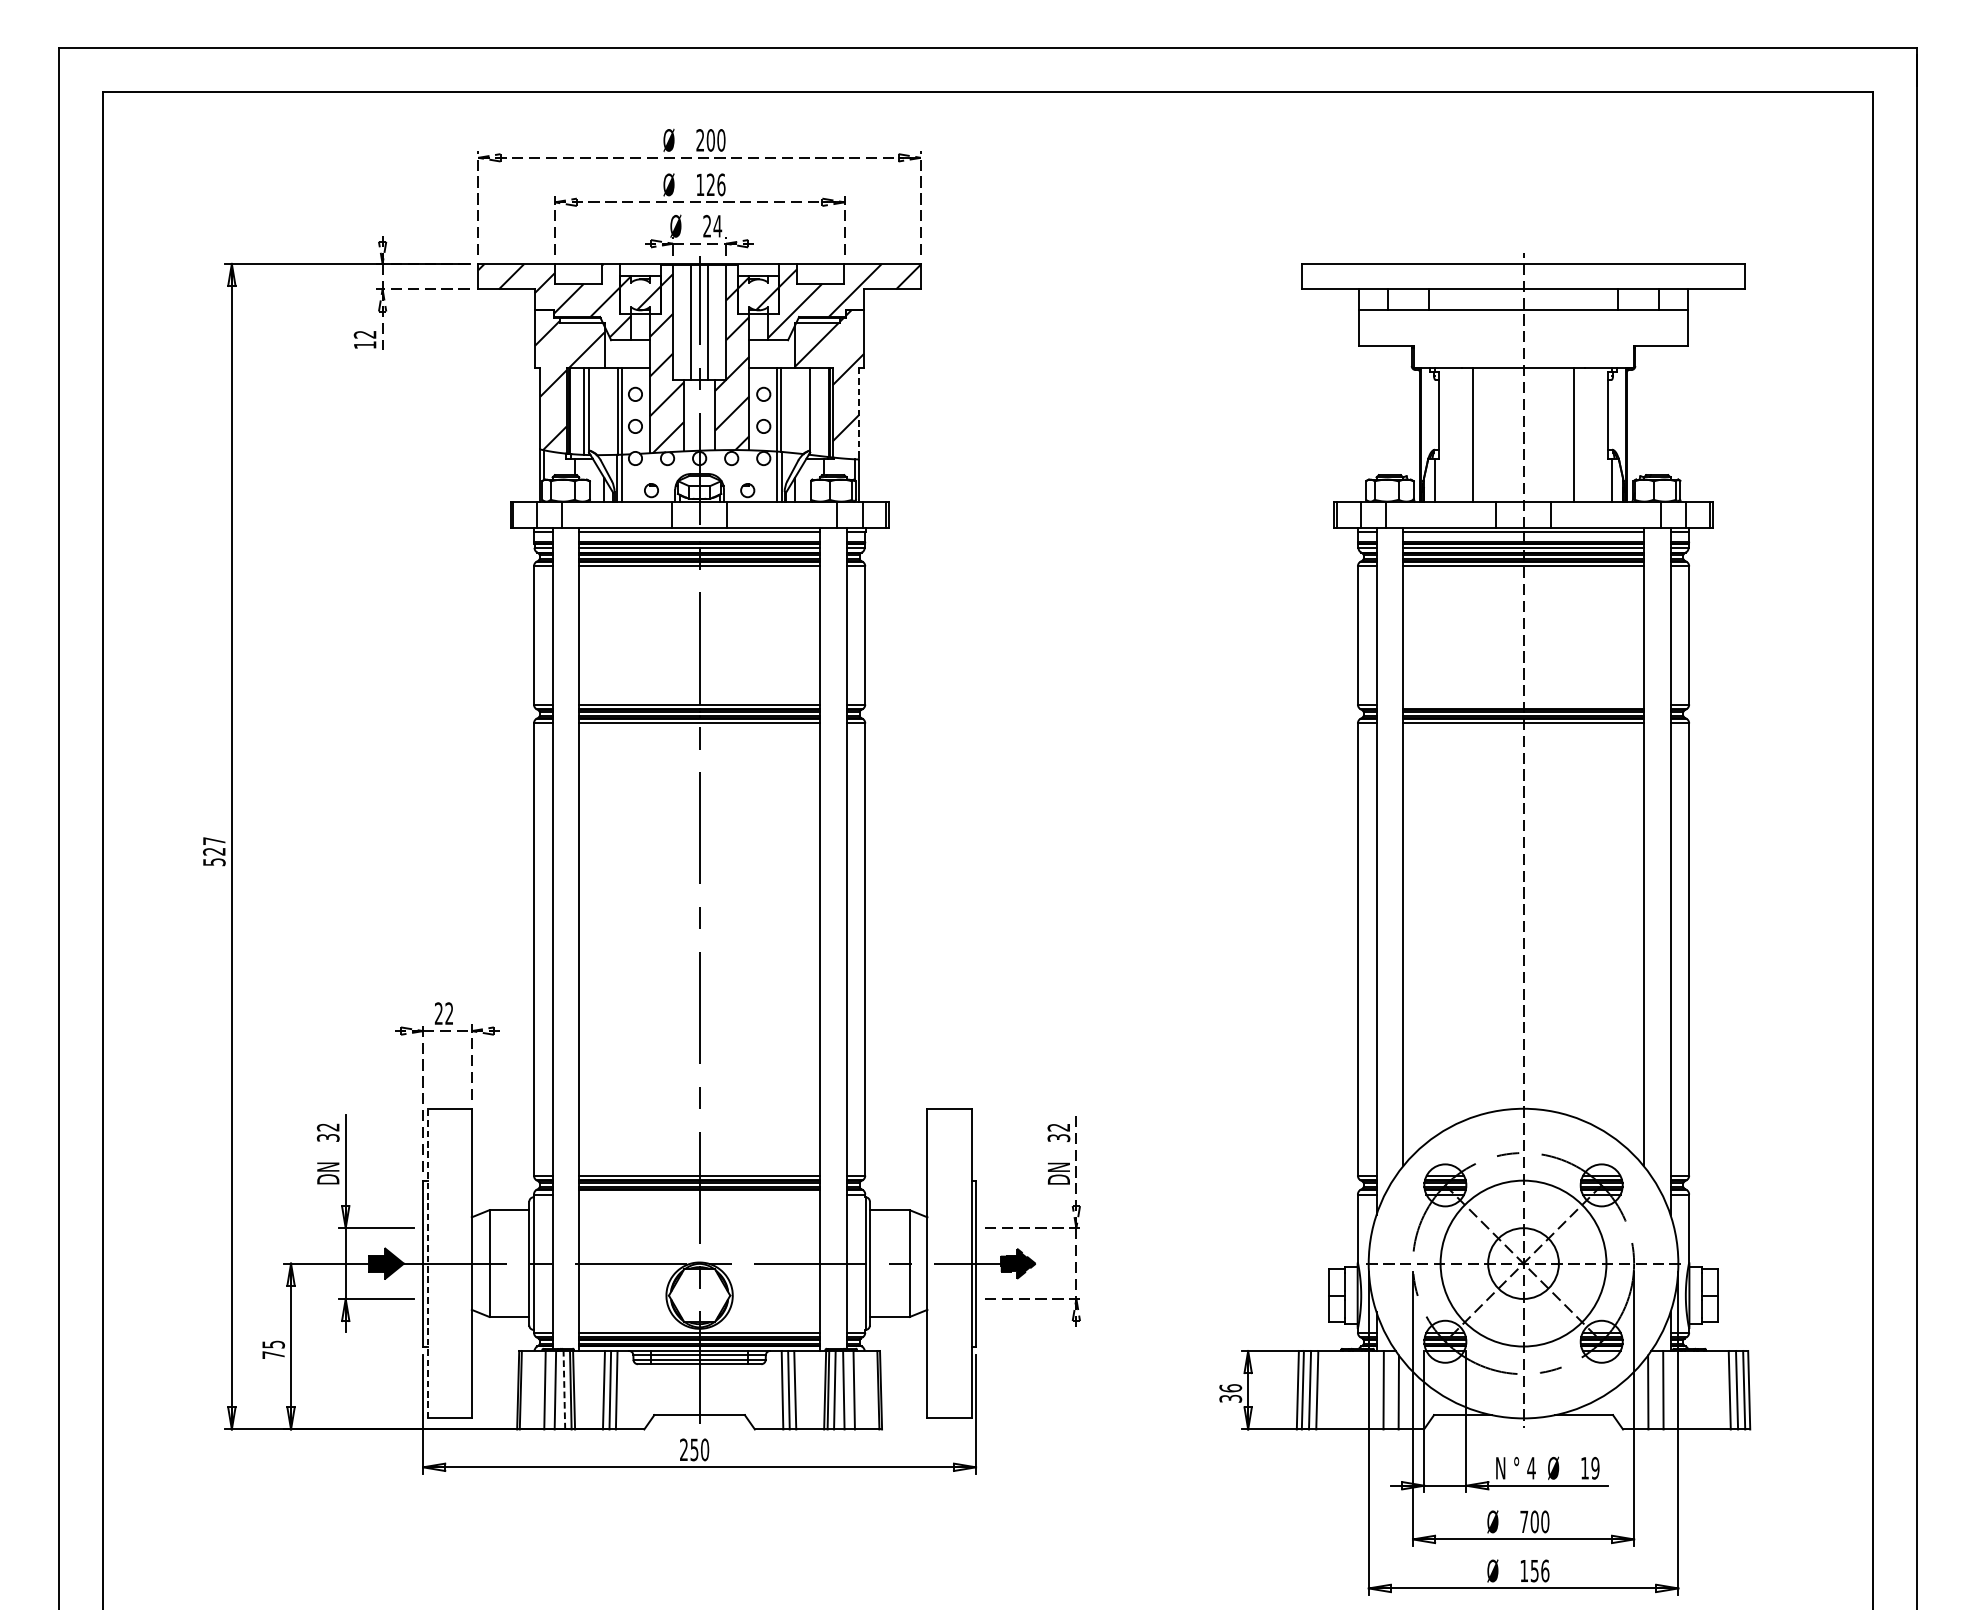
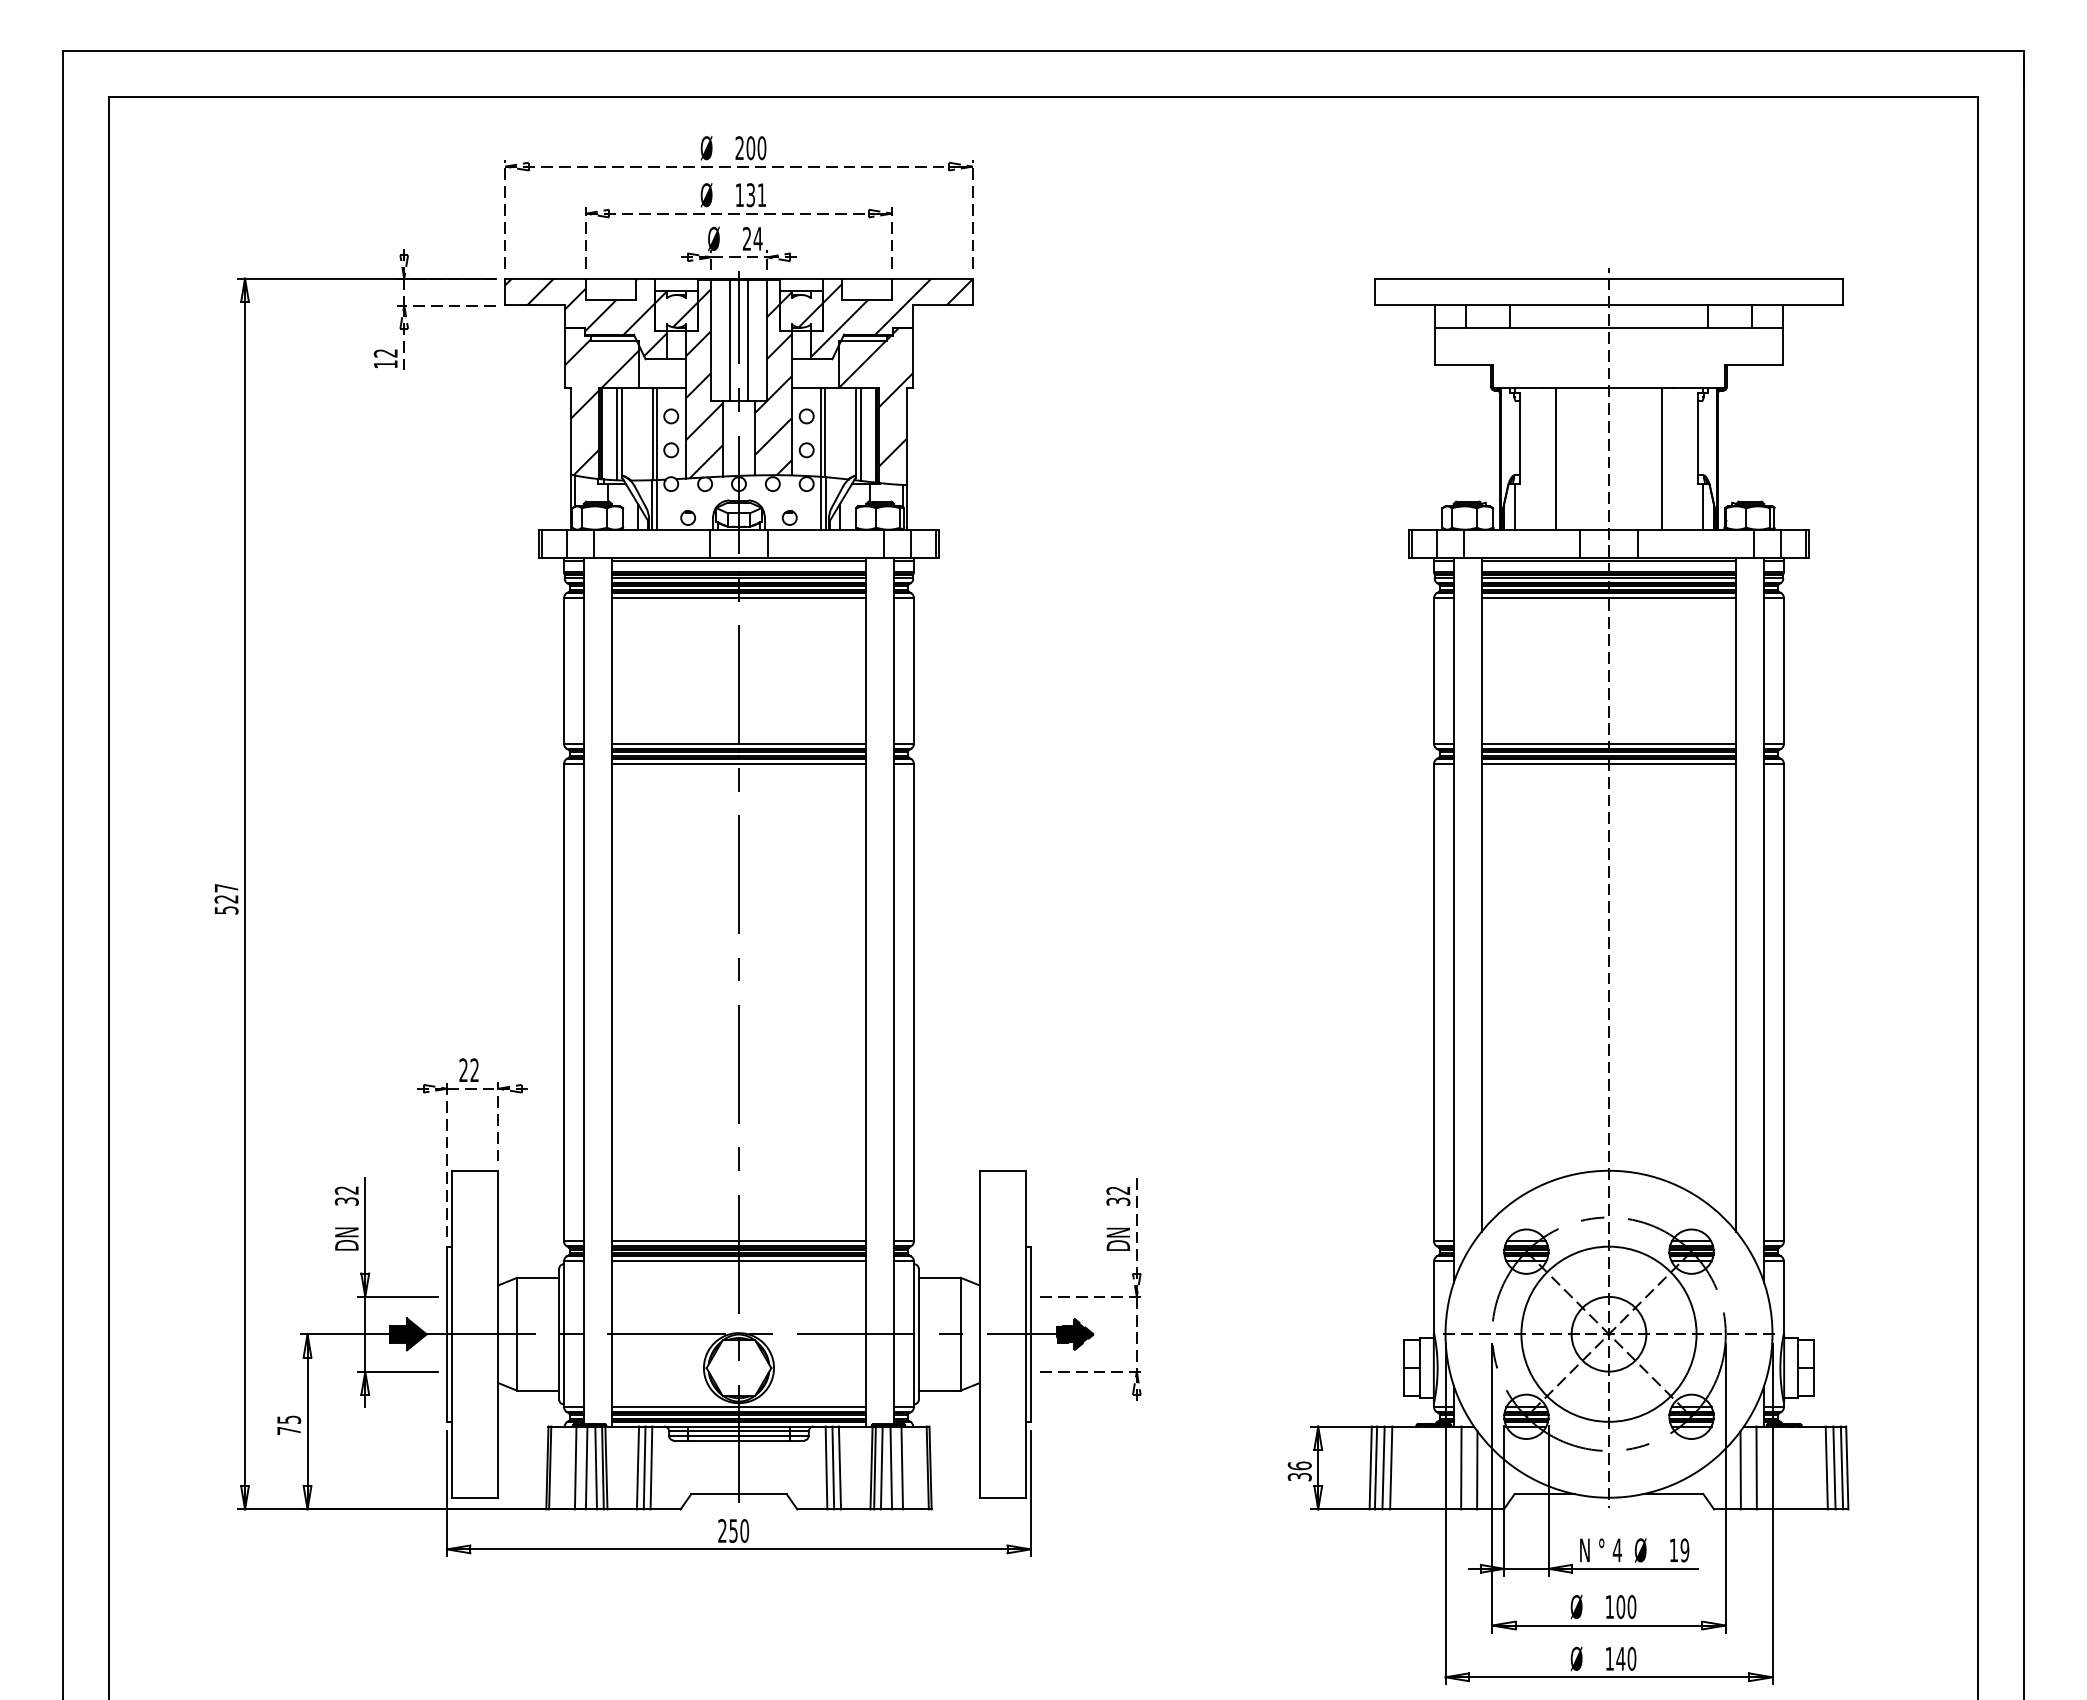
text: (716, 185) -> (756, 195), 126 -> 131
line: (814, 411) -> (860, 434), added
line: (859, 414) -> (907, 437), dashed -> solid
line: (1523, 704) -> (1608, 743), added
line: (699, 1194) -> (738, 1261), added
line: (427, 1262) -> (451, 1333), dashed -> solid
line: (564, 1389) -> (596, 1467), dashed -> solid
text: (1524, 1521) -> (1609, 1606), 700 -> 100
text: (1540, 1570) -> (1626, 1658), 156 -> 140

